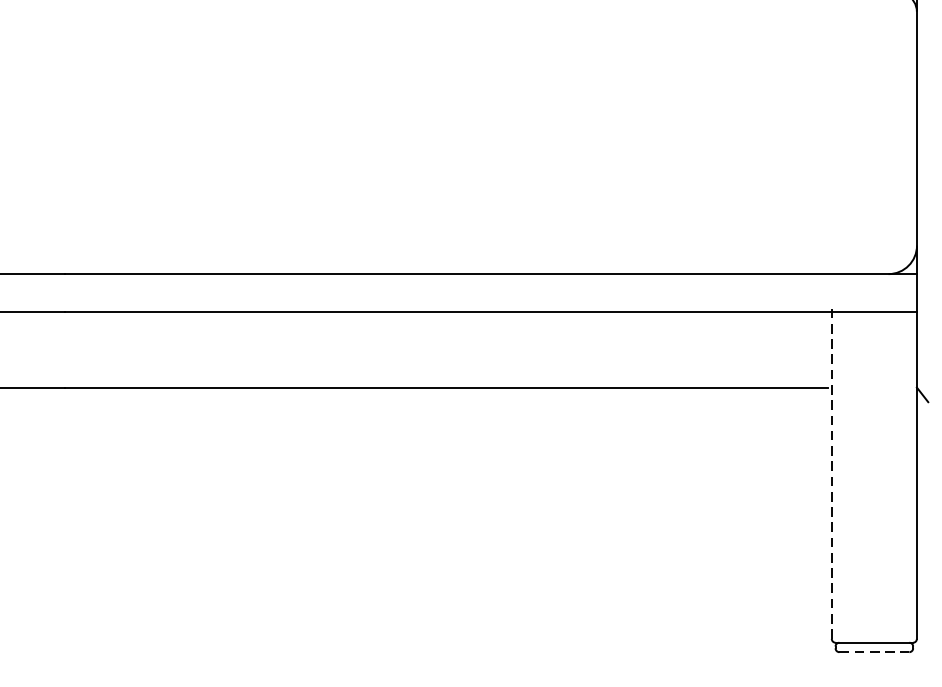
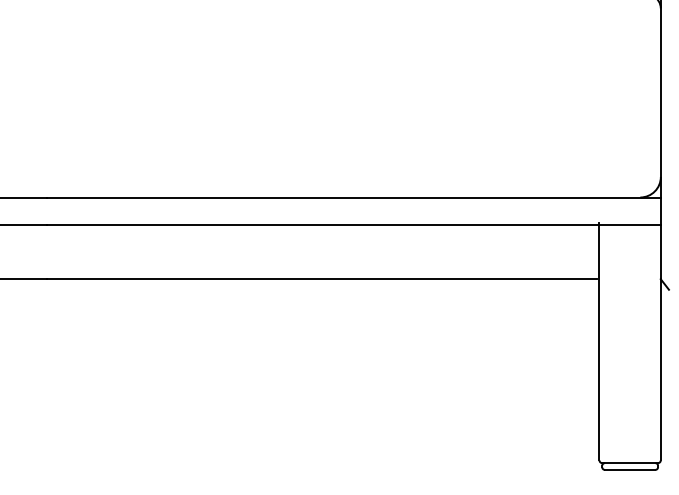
line: (831, 473) -> (599, 341), dashed -> solid
line: (874, 651) -> (630, 469), dashed -> solid

